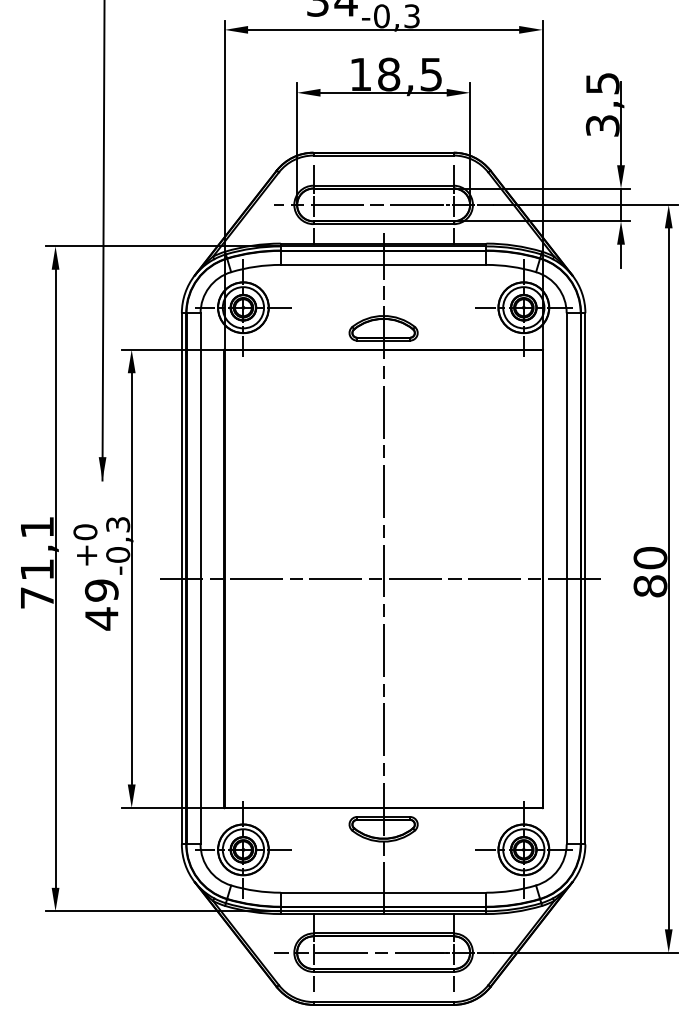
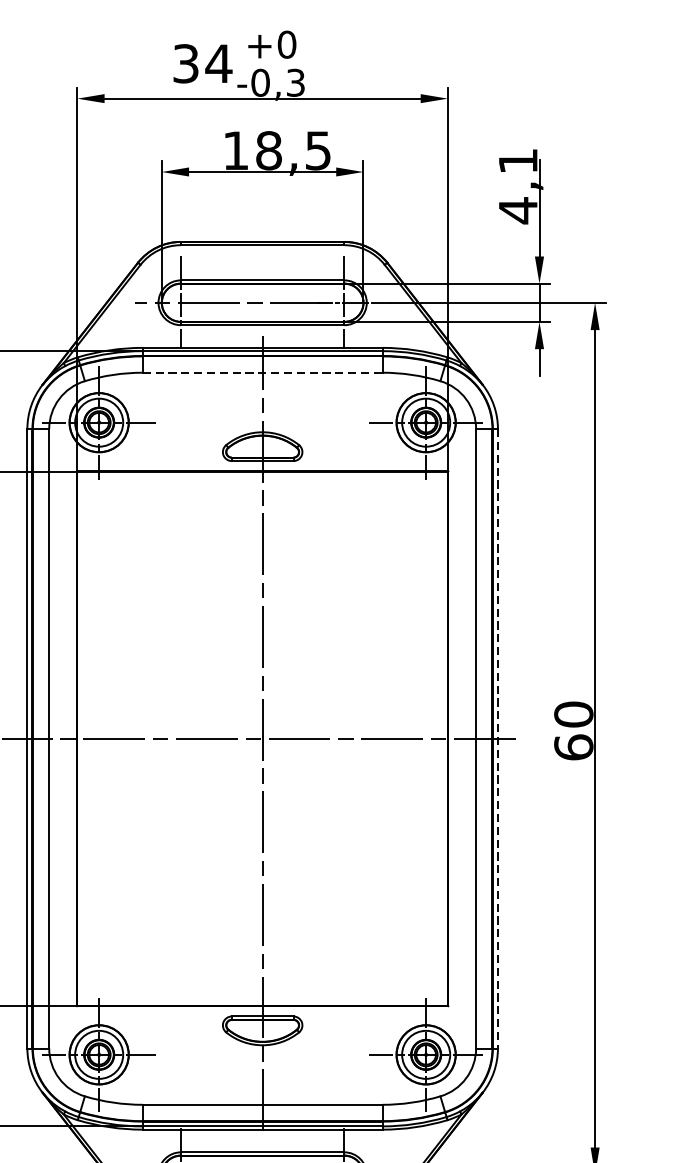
text: (602, 105) -> (517, 186), 3,5 -> 4,1
line: (383, 264) -> (262, 372), solid -> dashed
line: (585, 578) -> (498, 738), solid -> dashed
text: (650, 586) -> (573, 747), 80 -> 60

